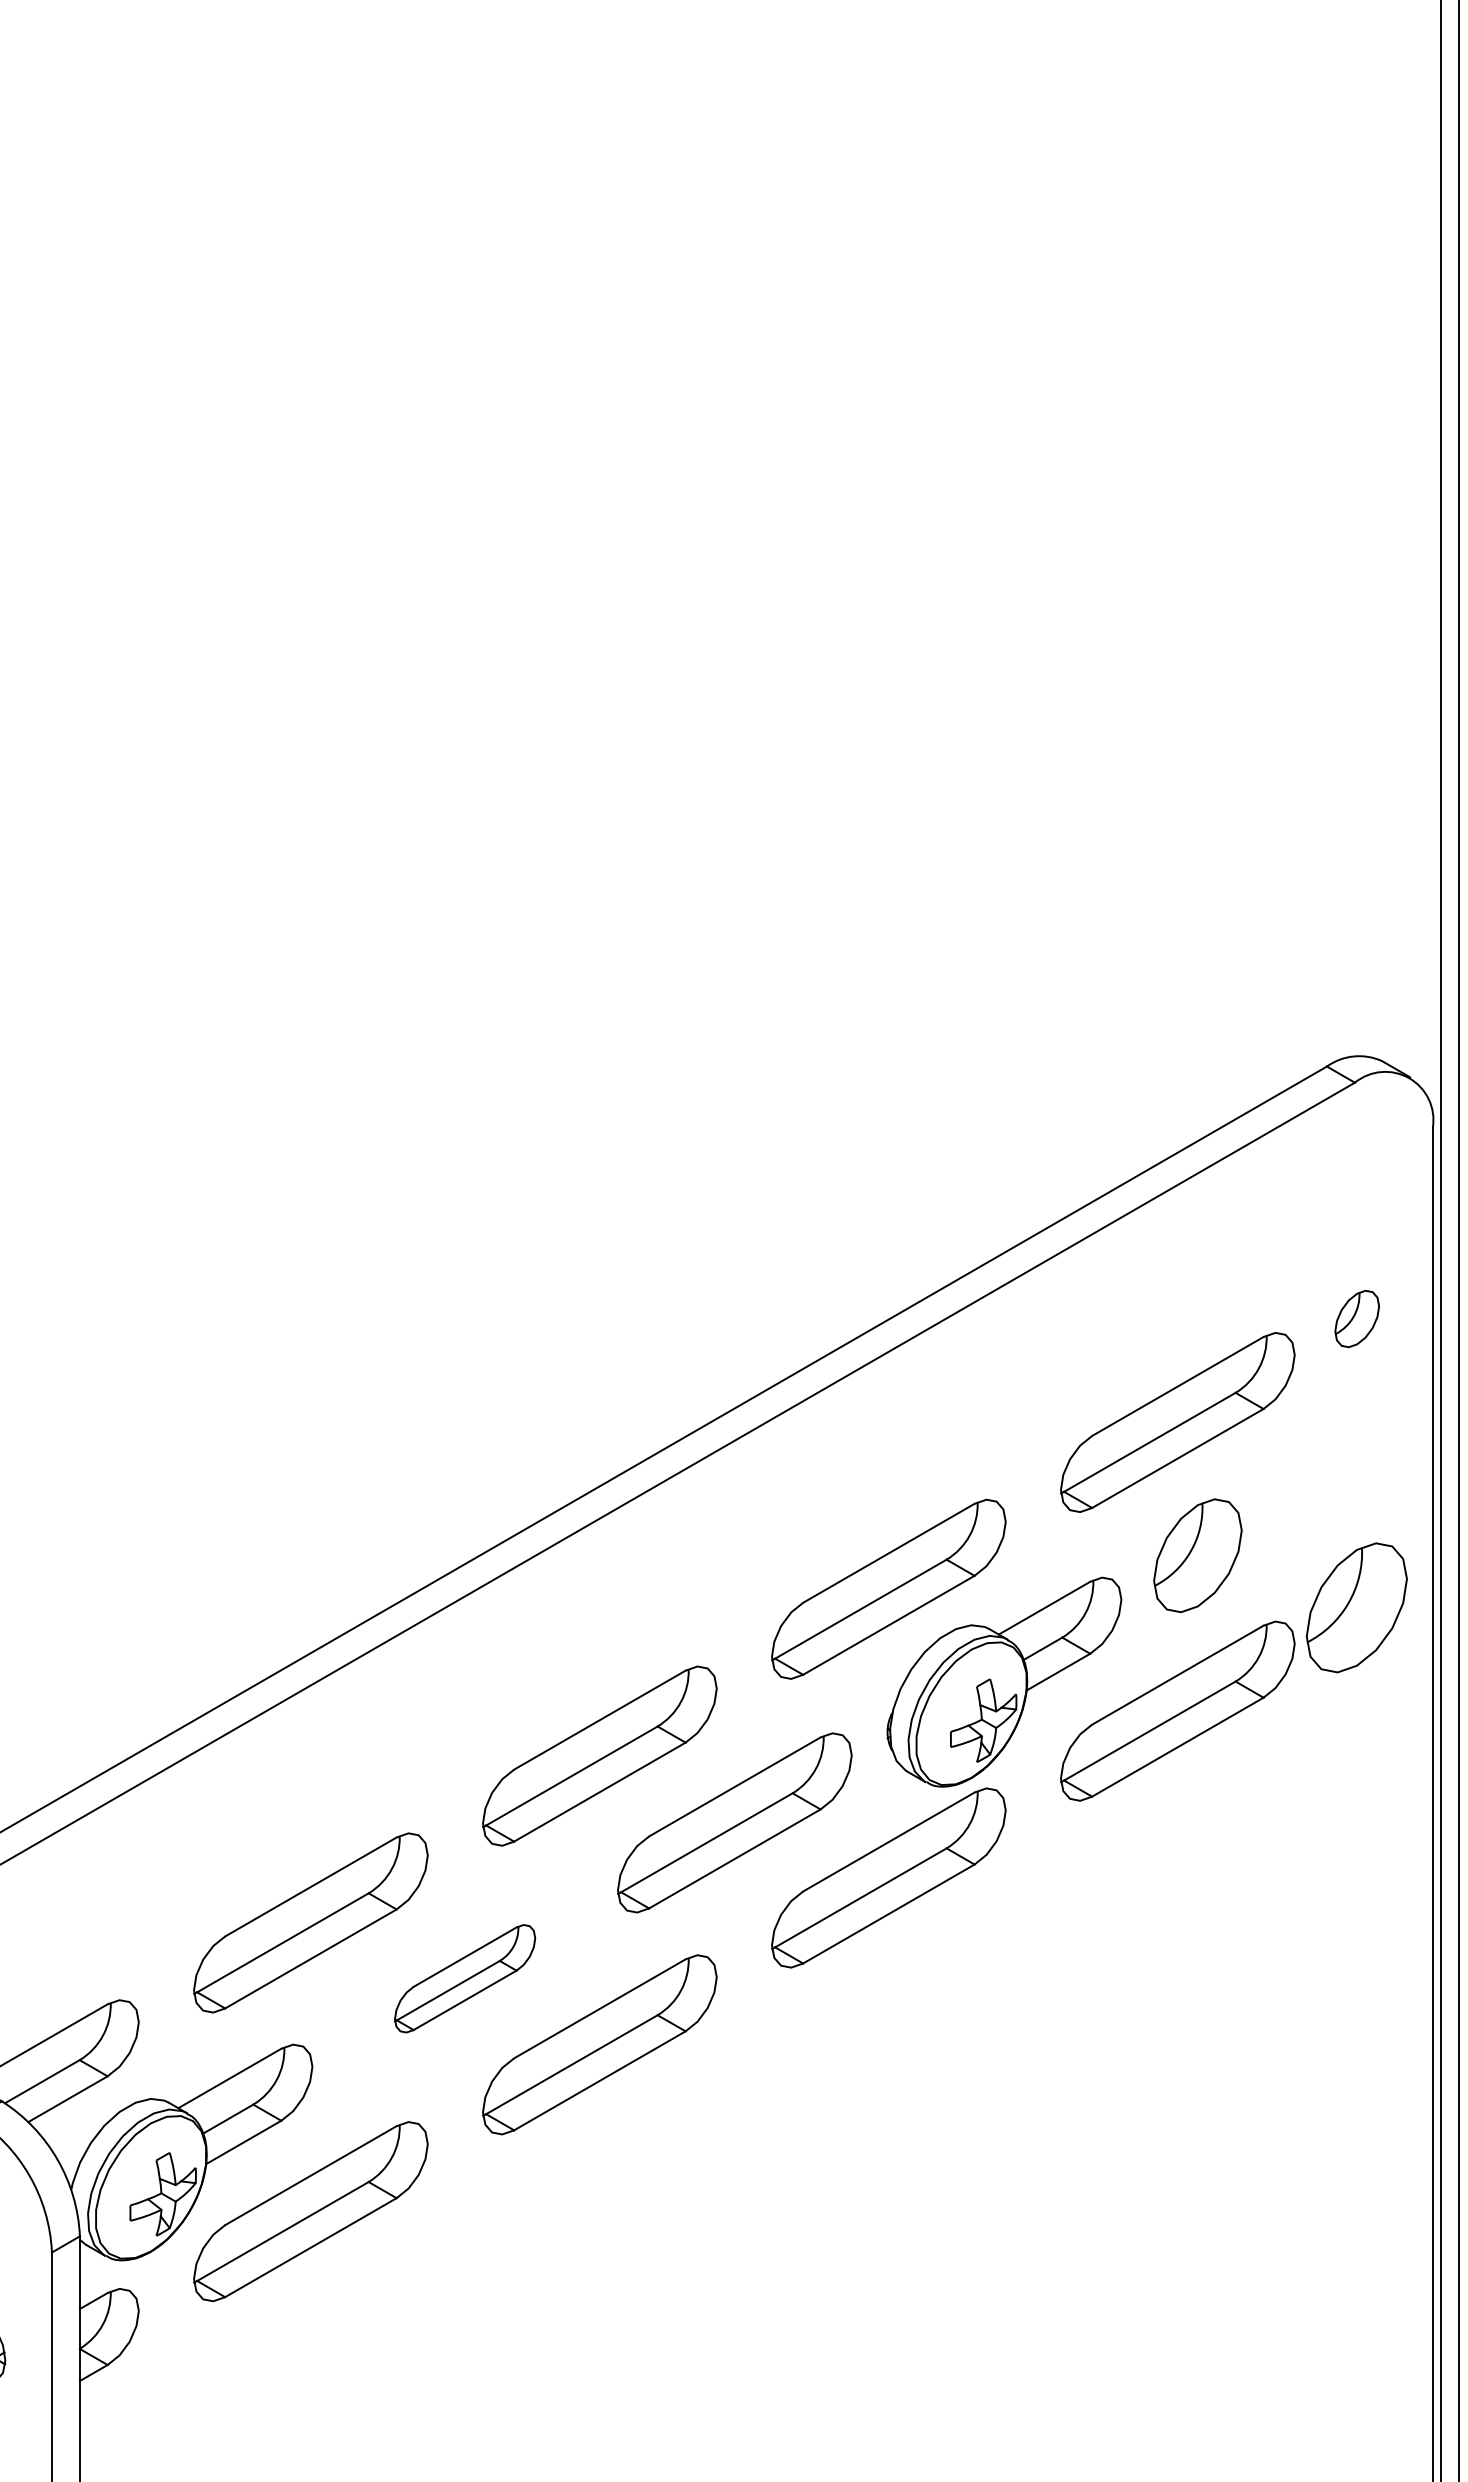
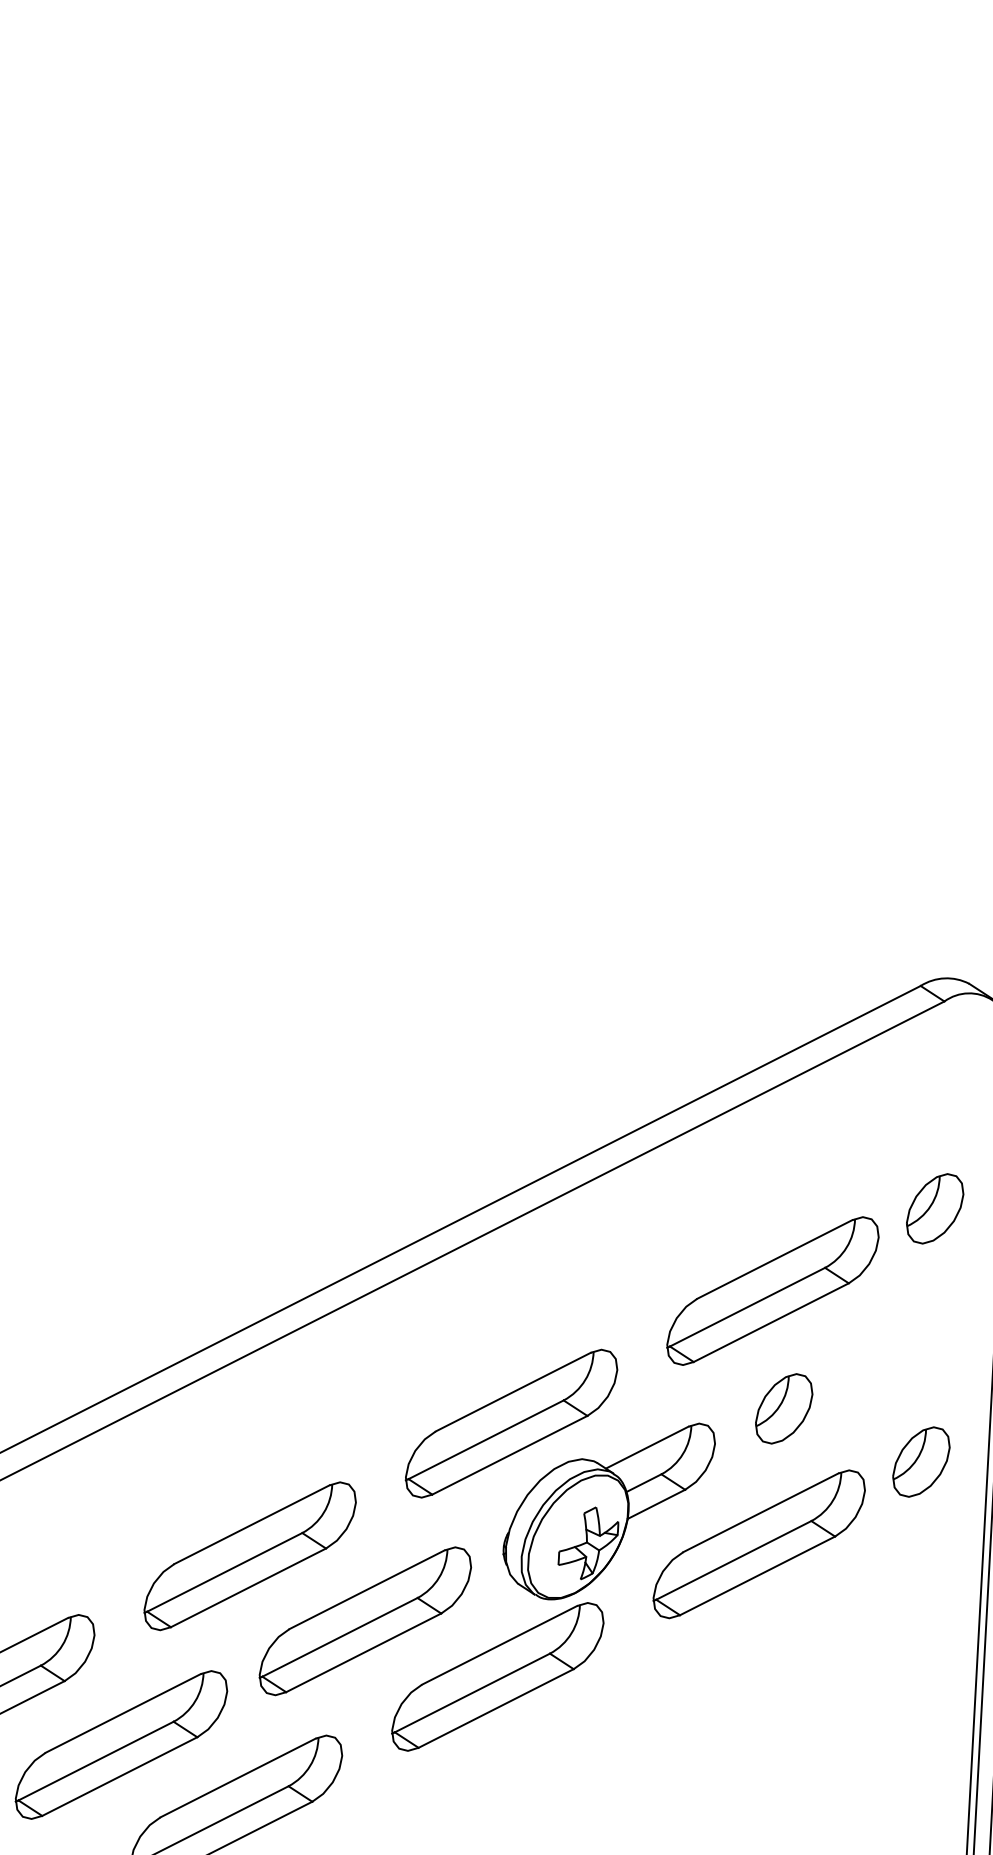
part: (1357, 1318) -> (935, 1208), size x1.43
part: (1197, 1555) -> (783, 1408), size x0.71
part: (1357, 1607) -> (921, 1461), size x0.62
part: (464, 1978) -> (120, 1744), size x1.67

